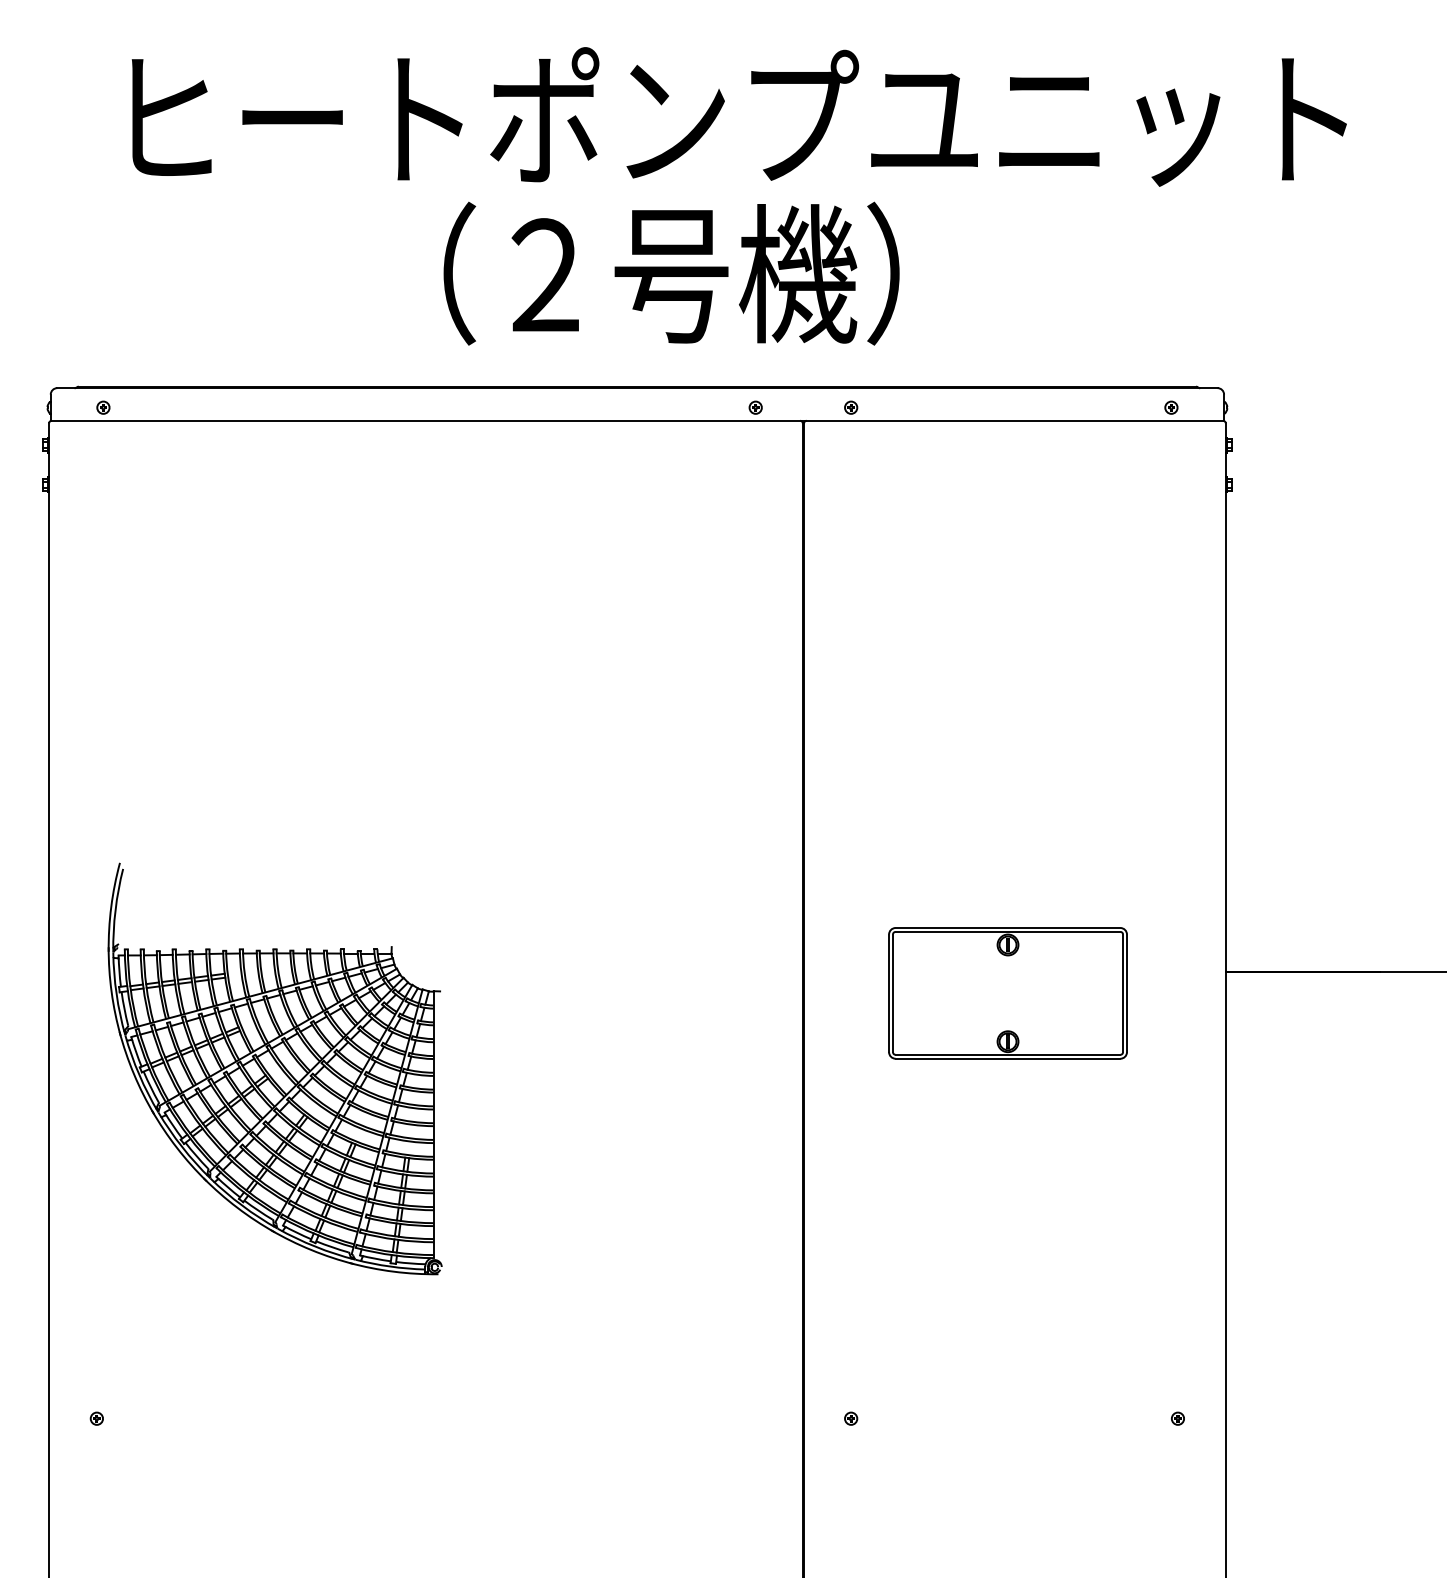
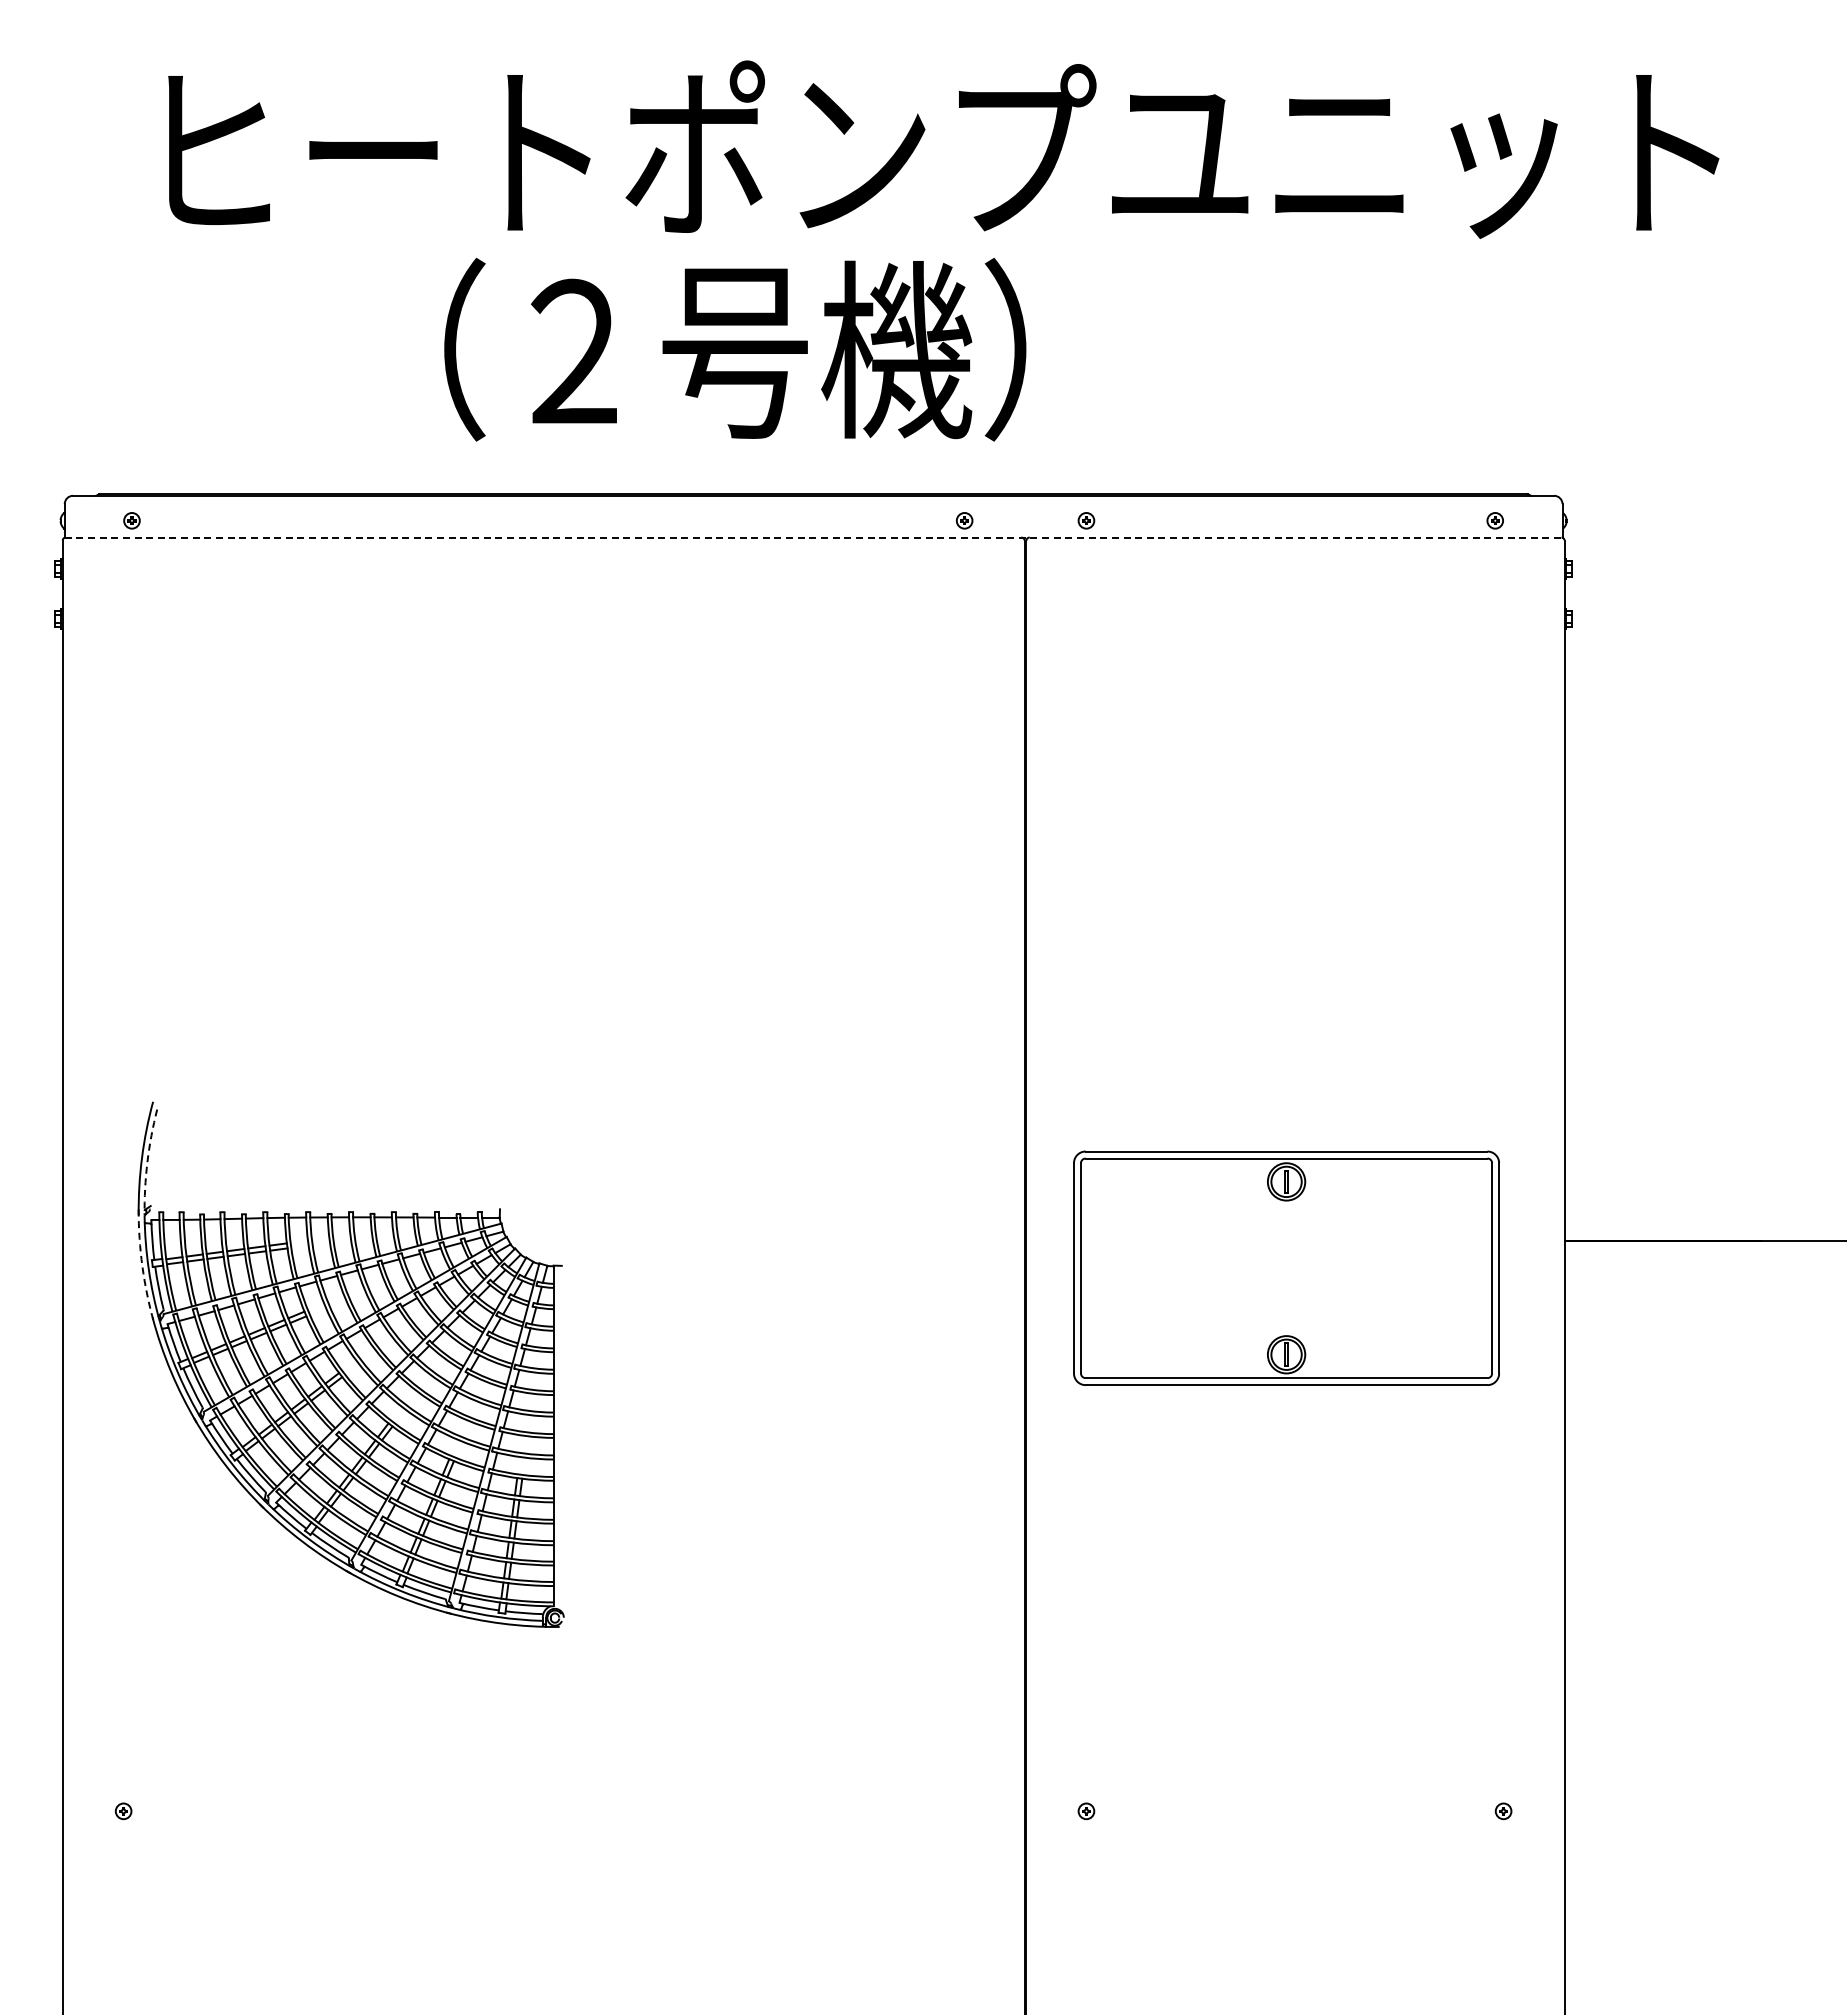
text: (671, 273) -> (735, 349), moved
line: (637, 420) -> (813, 537), solid -> dashed
arc: (115, 910) -> (147, 1162), solid -> dashed
arc: (111, 991) -> (142, 1266), solid -> dashed
part: (1007, 993) -> (1286, 1268), size x1.4

